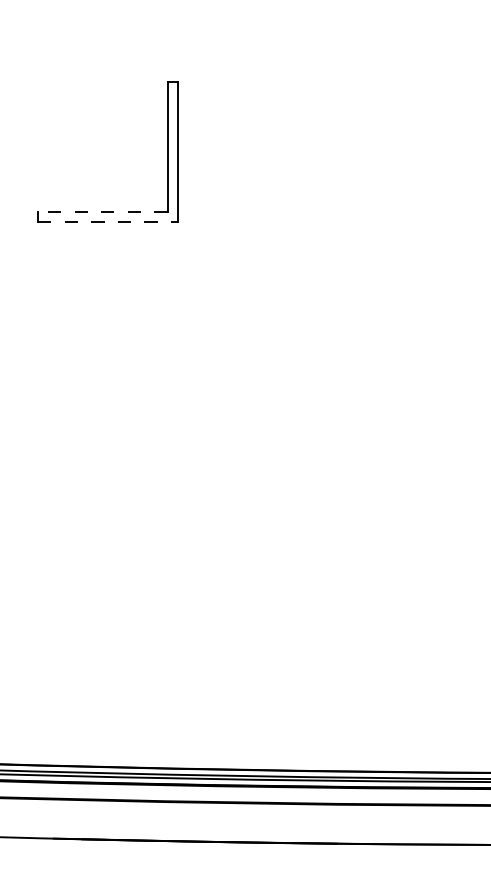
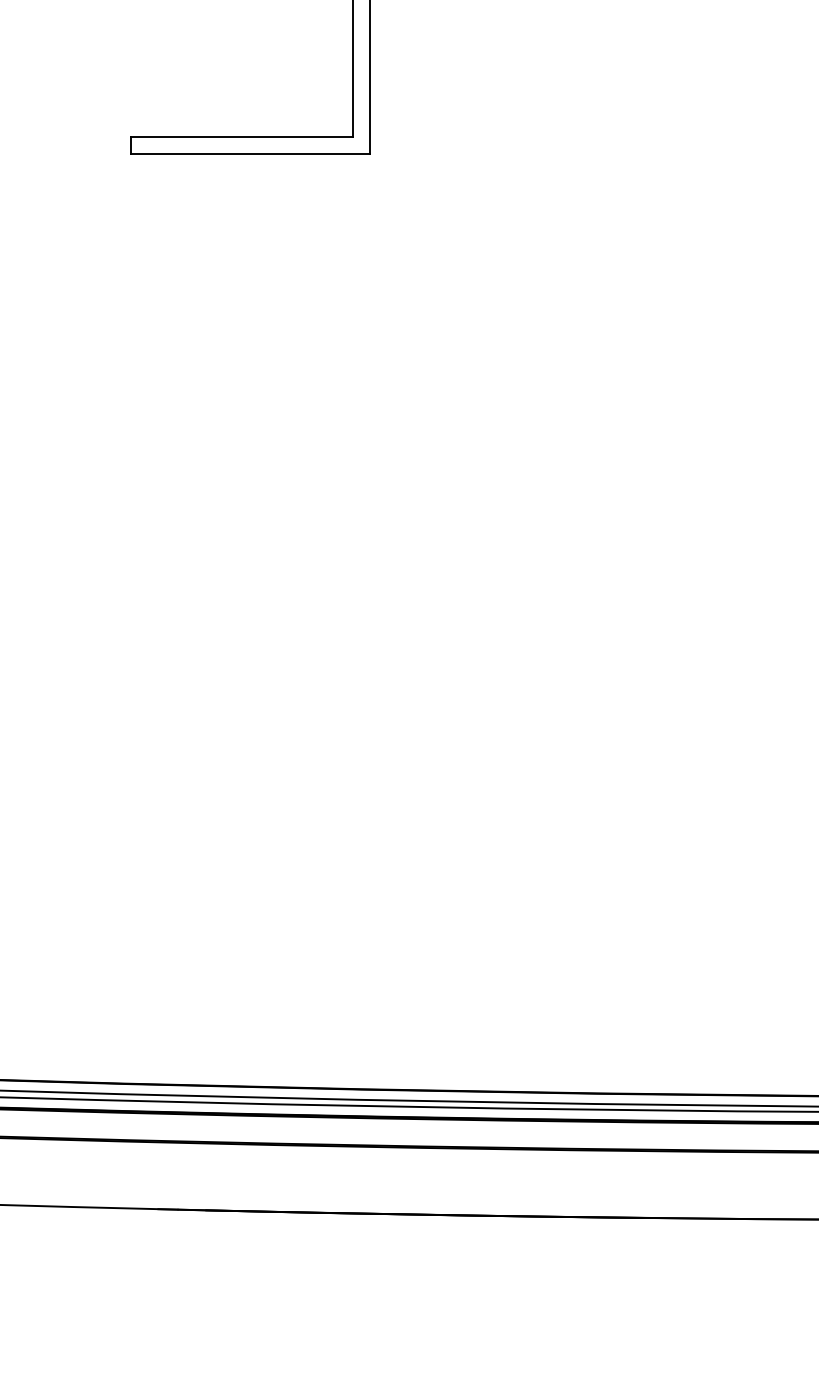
line: (102, 212) -> (241, 137), dashed -> solid
line: (107, 221) -> (250, 152), dashed -> solid

